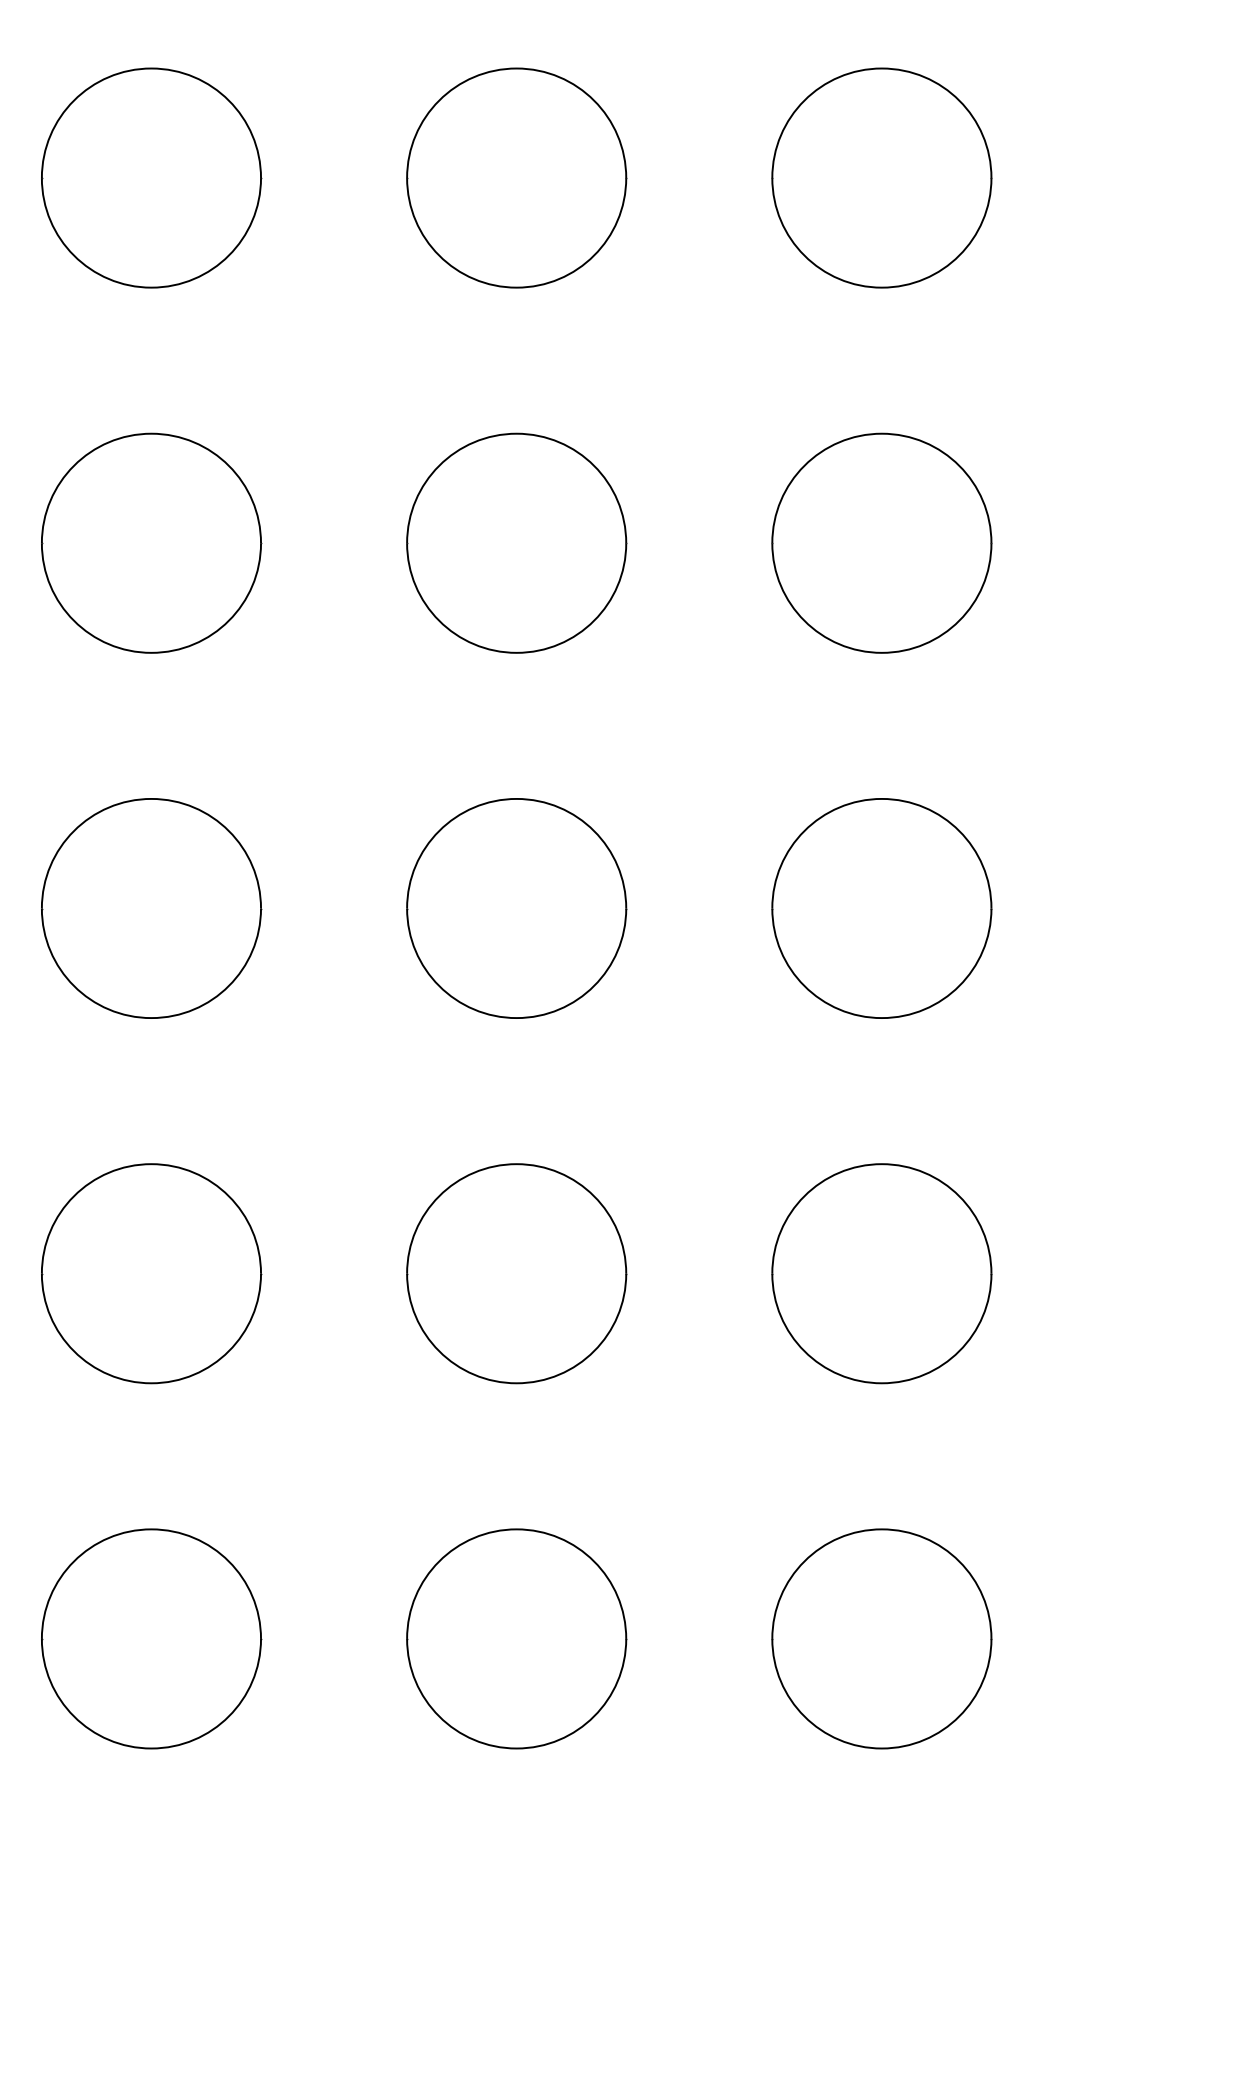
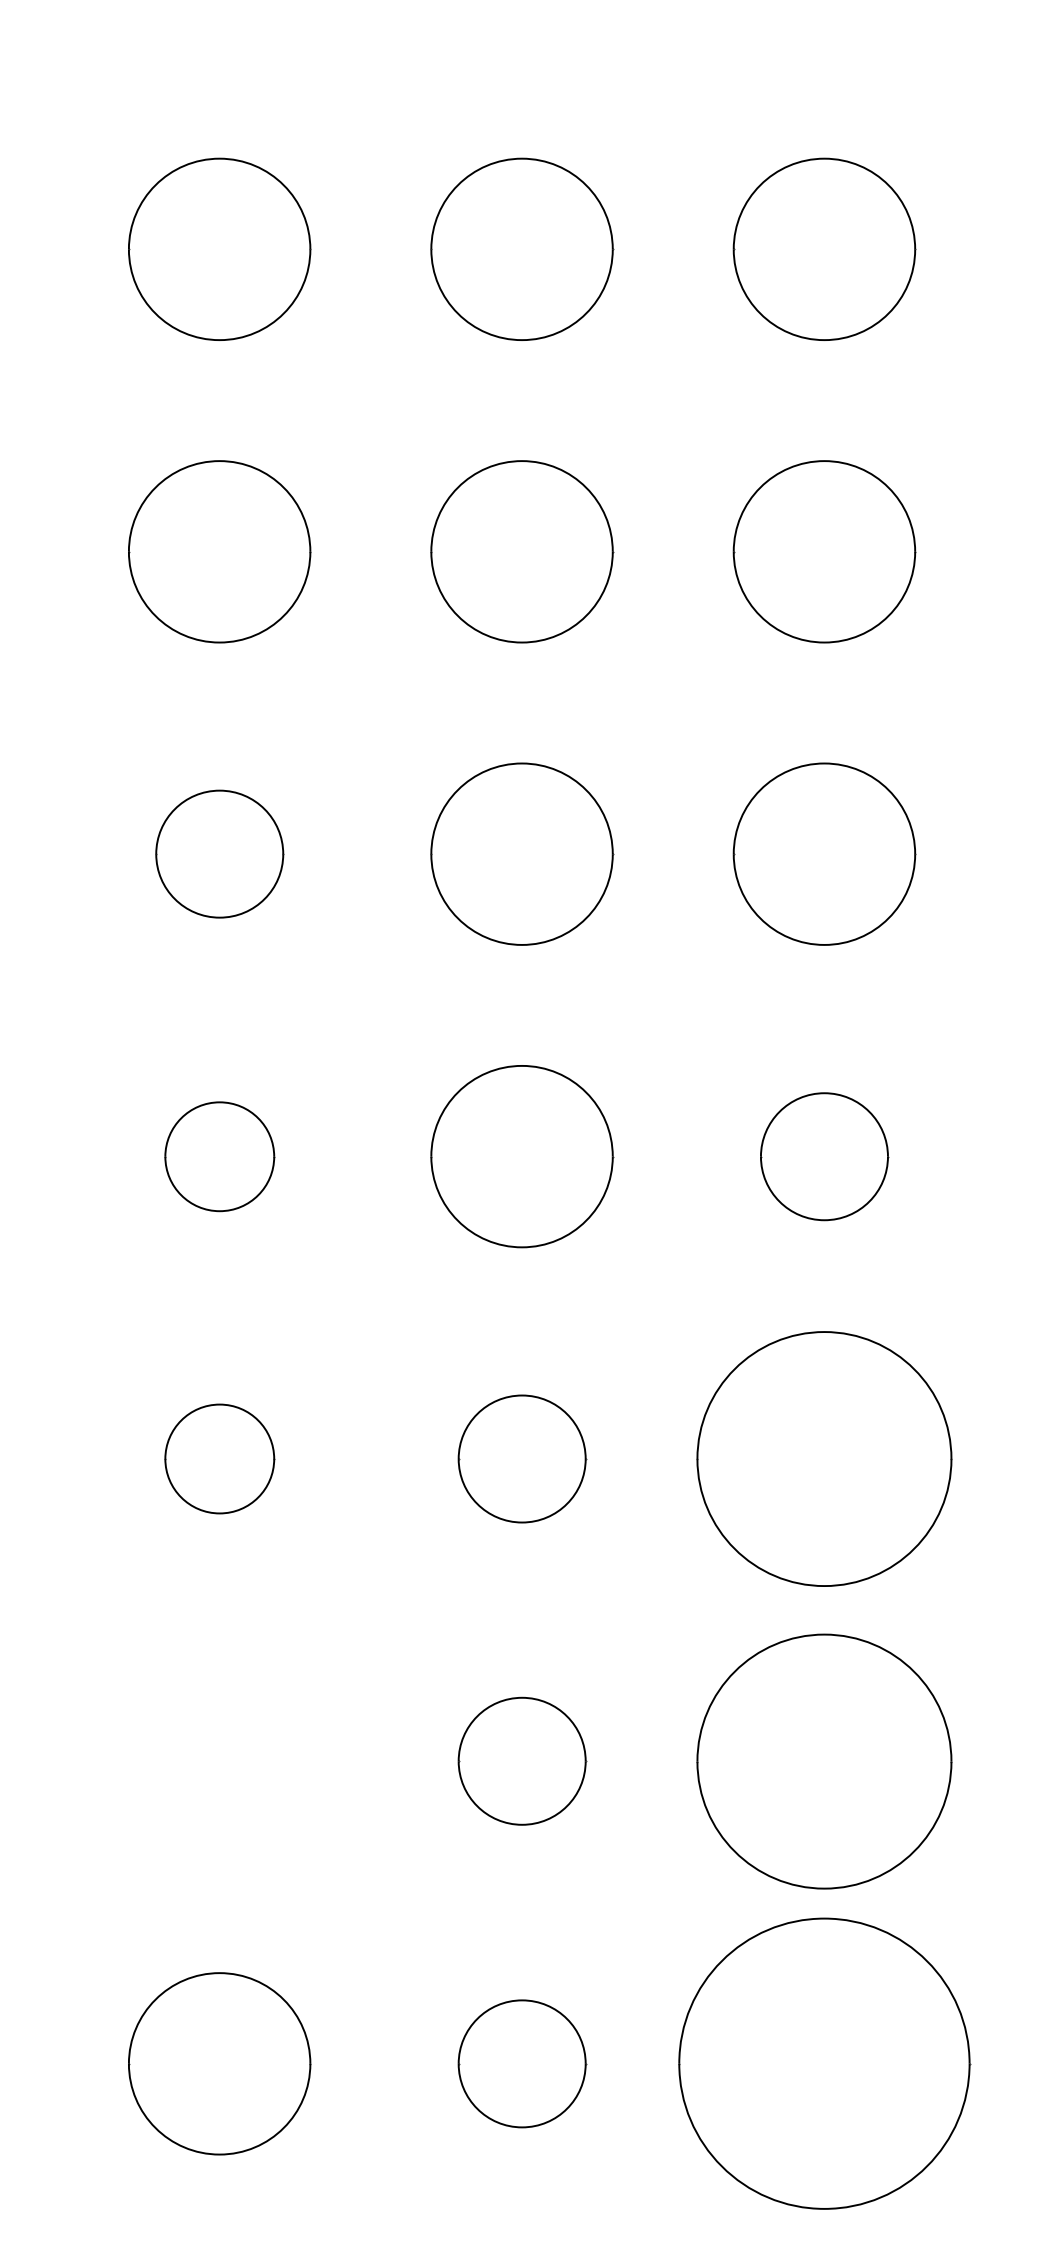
part: (151, 177) -> (219, 853), size x0.7
part: (151, 543) -> (219, 1156), size x0.6
part: (881, 543) -> (824, 1156), size x0.7
part: (151, 907) -> (219, 1458), size x0.6
part: (517, 907) -> (522, 1458), size x0.7
part: (881, 907) -> (824, 1458), size x1.4
part: (151, 1272) -> (219, 1760), removed
part: (517, 1272) -> (522, 1760), size x0.7
part: (881, 1272) -> (824, 1760), size x1.4
part: (517, 1638) -> (522, 2063), size x0.7
part: (881, 1638) -> (824, 2063), size x1.6

